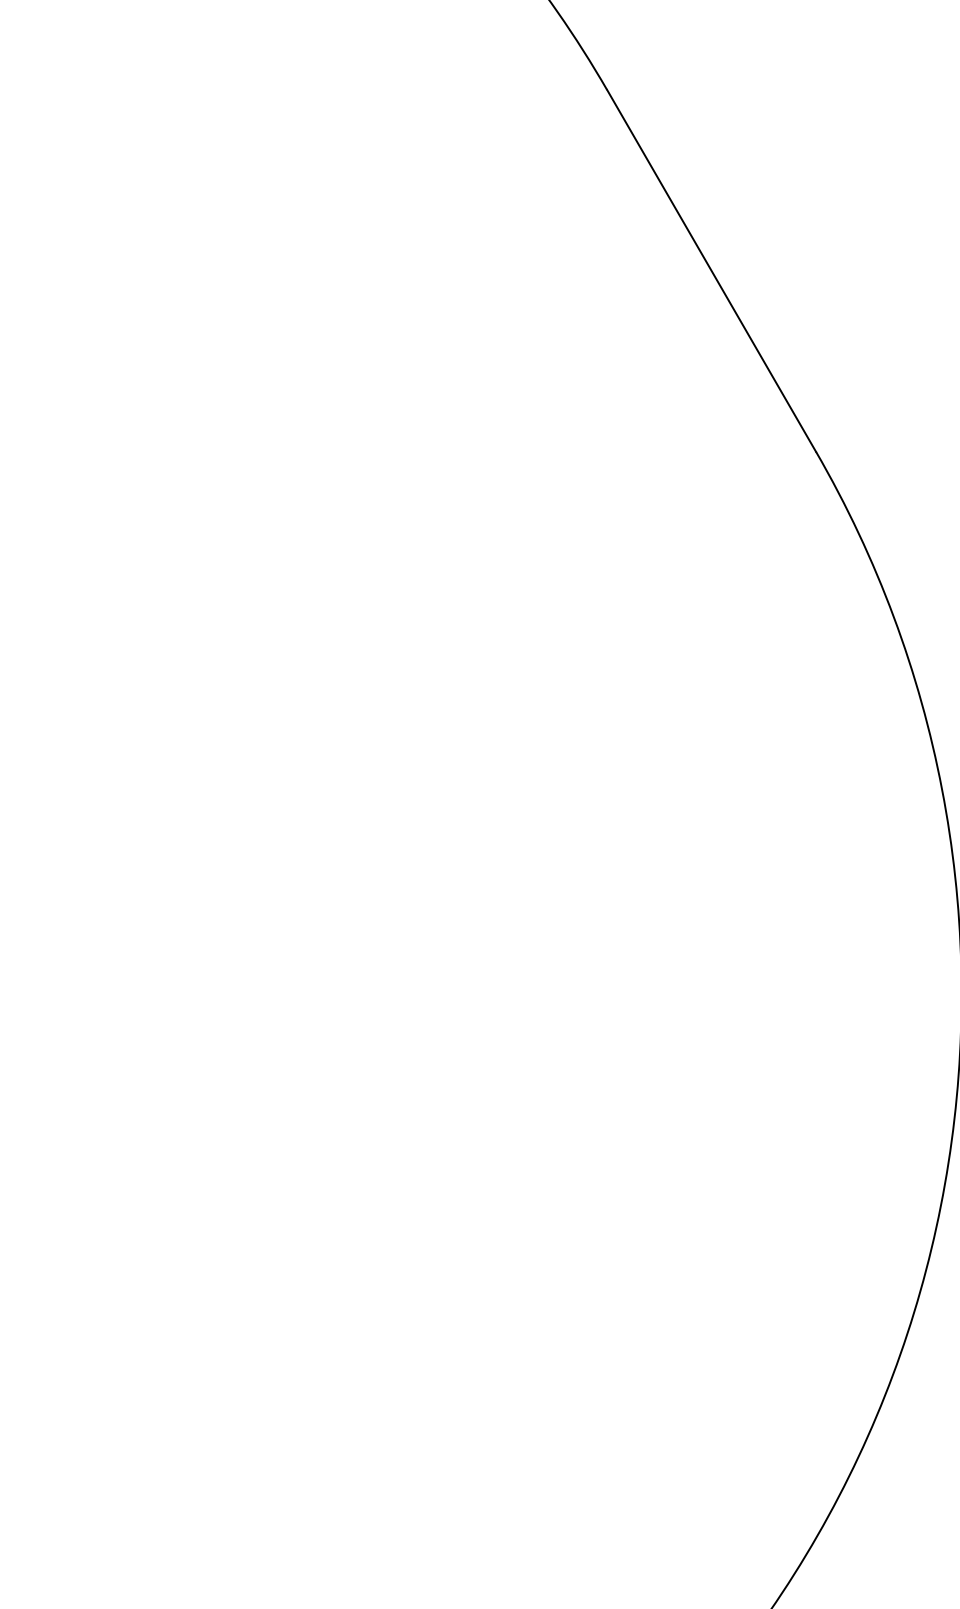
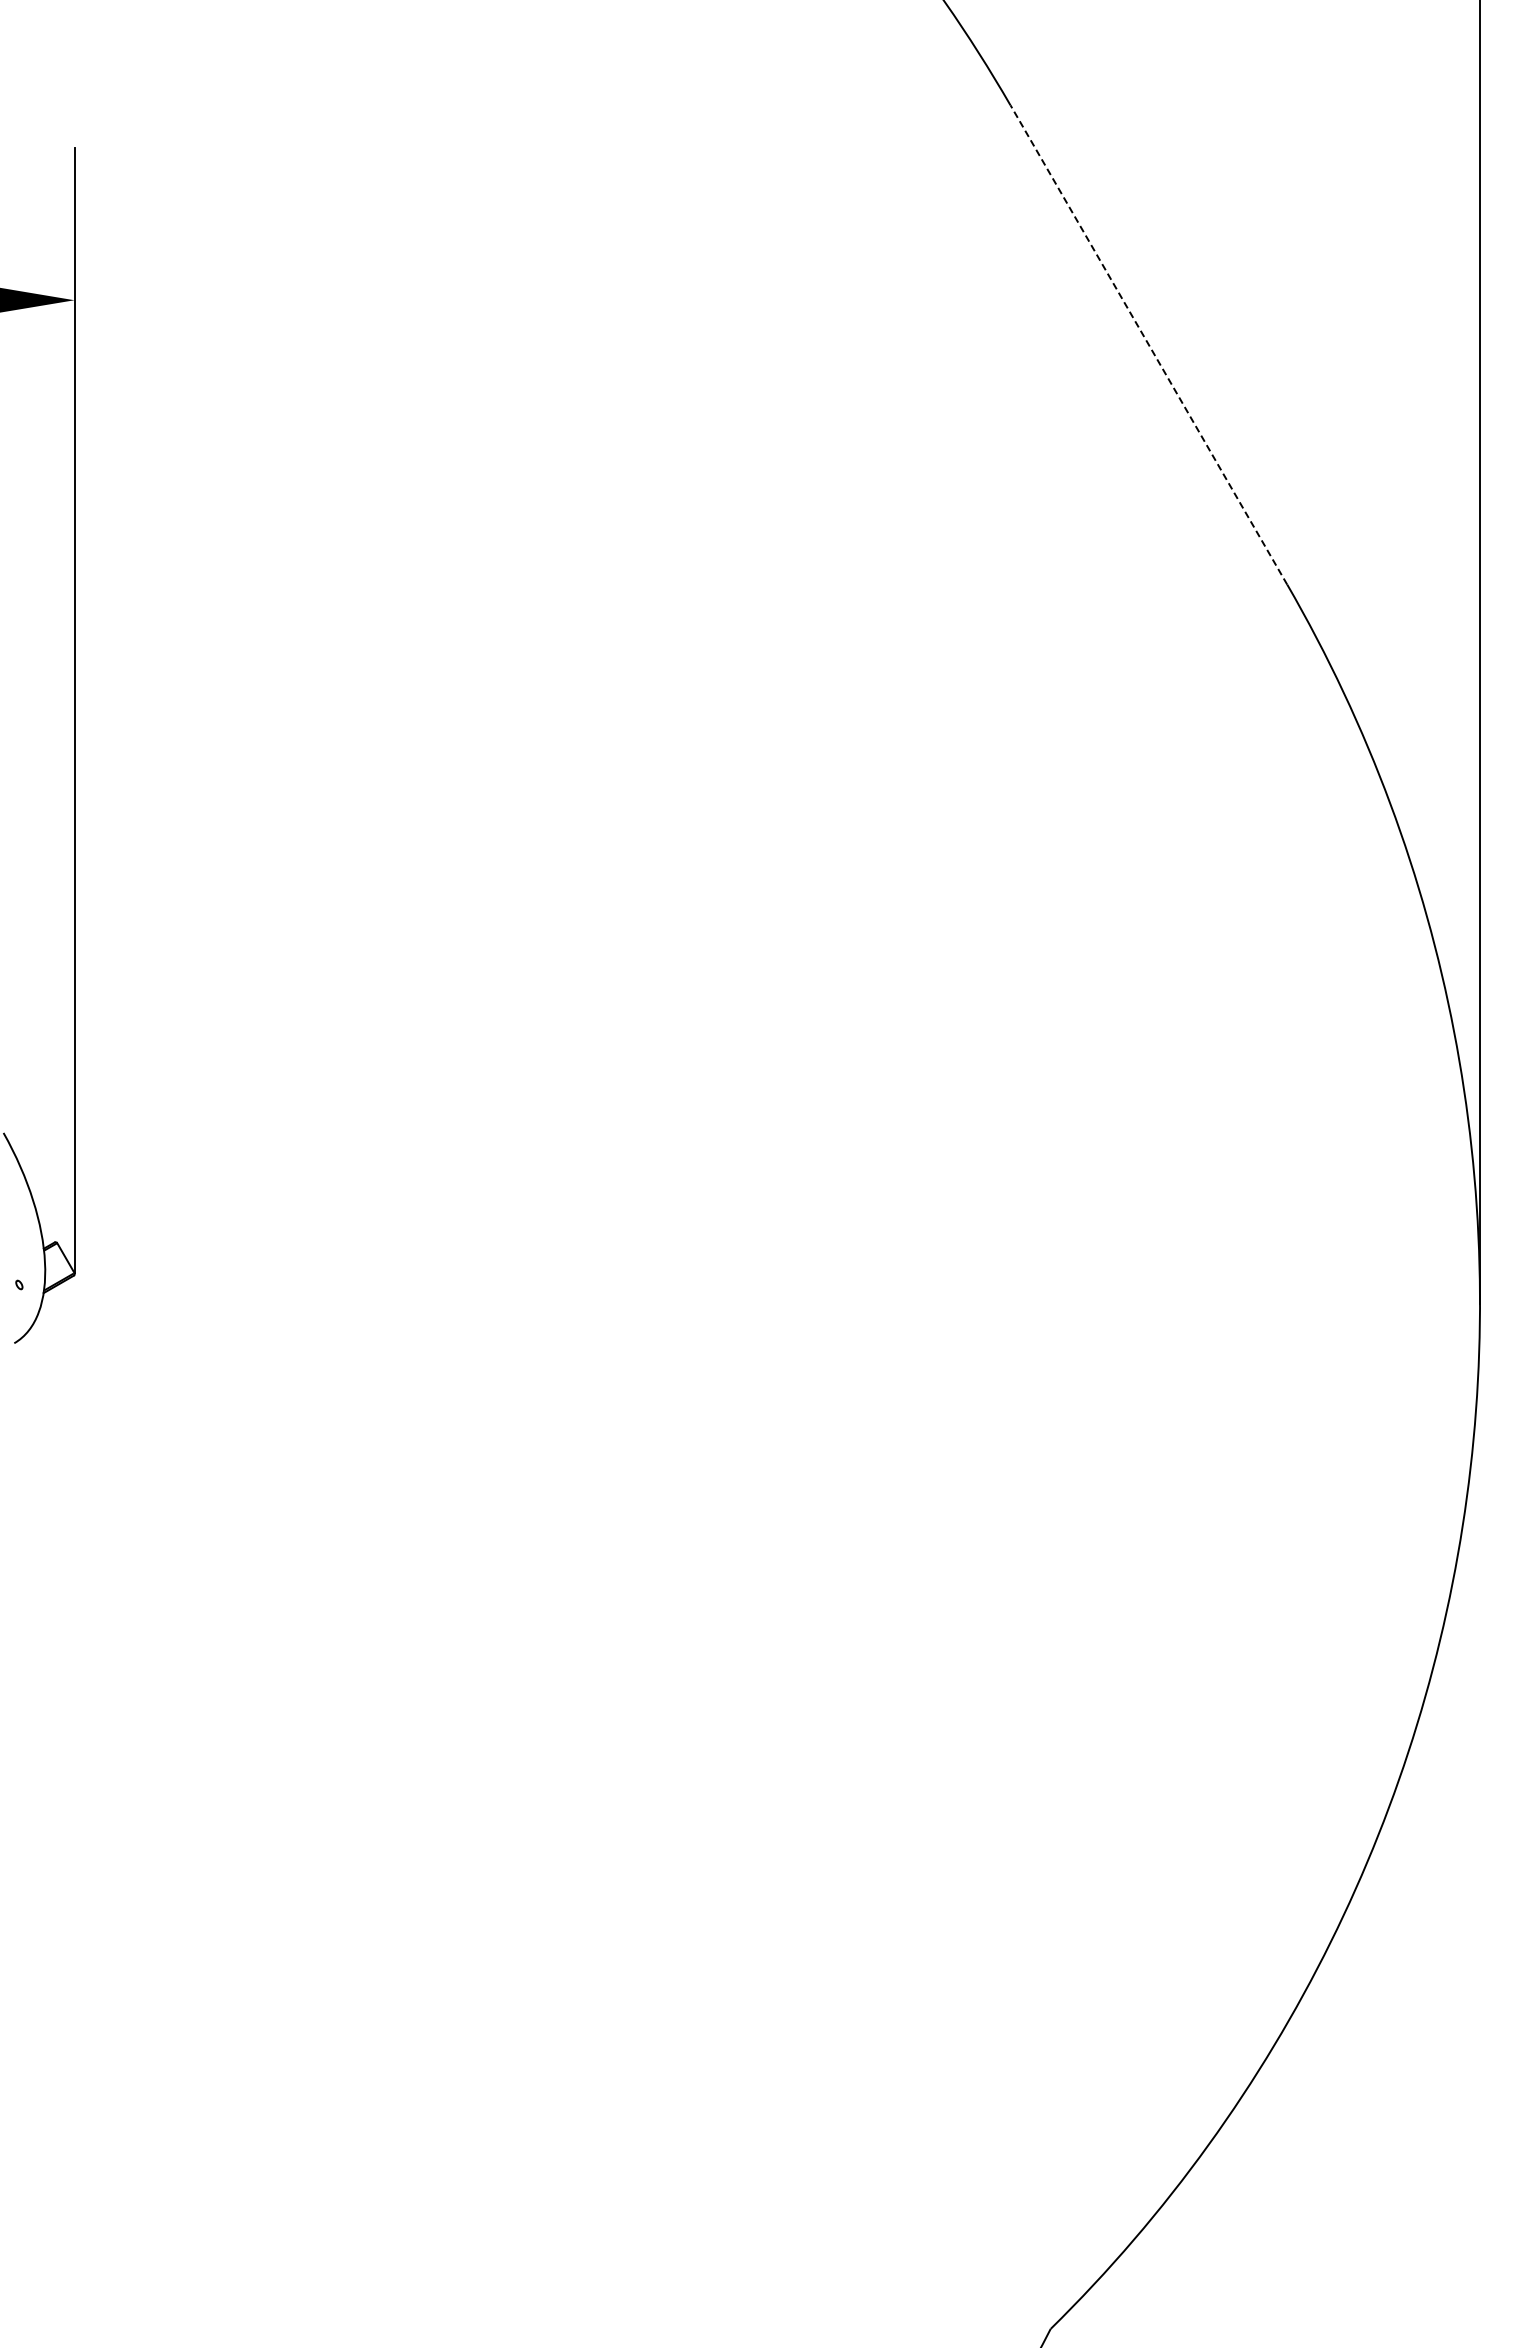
line: (711, 270) -> (1148, 344), solid -> dashed

